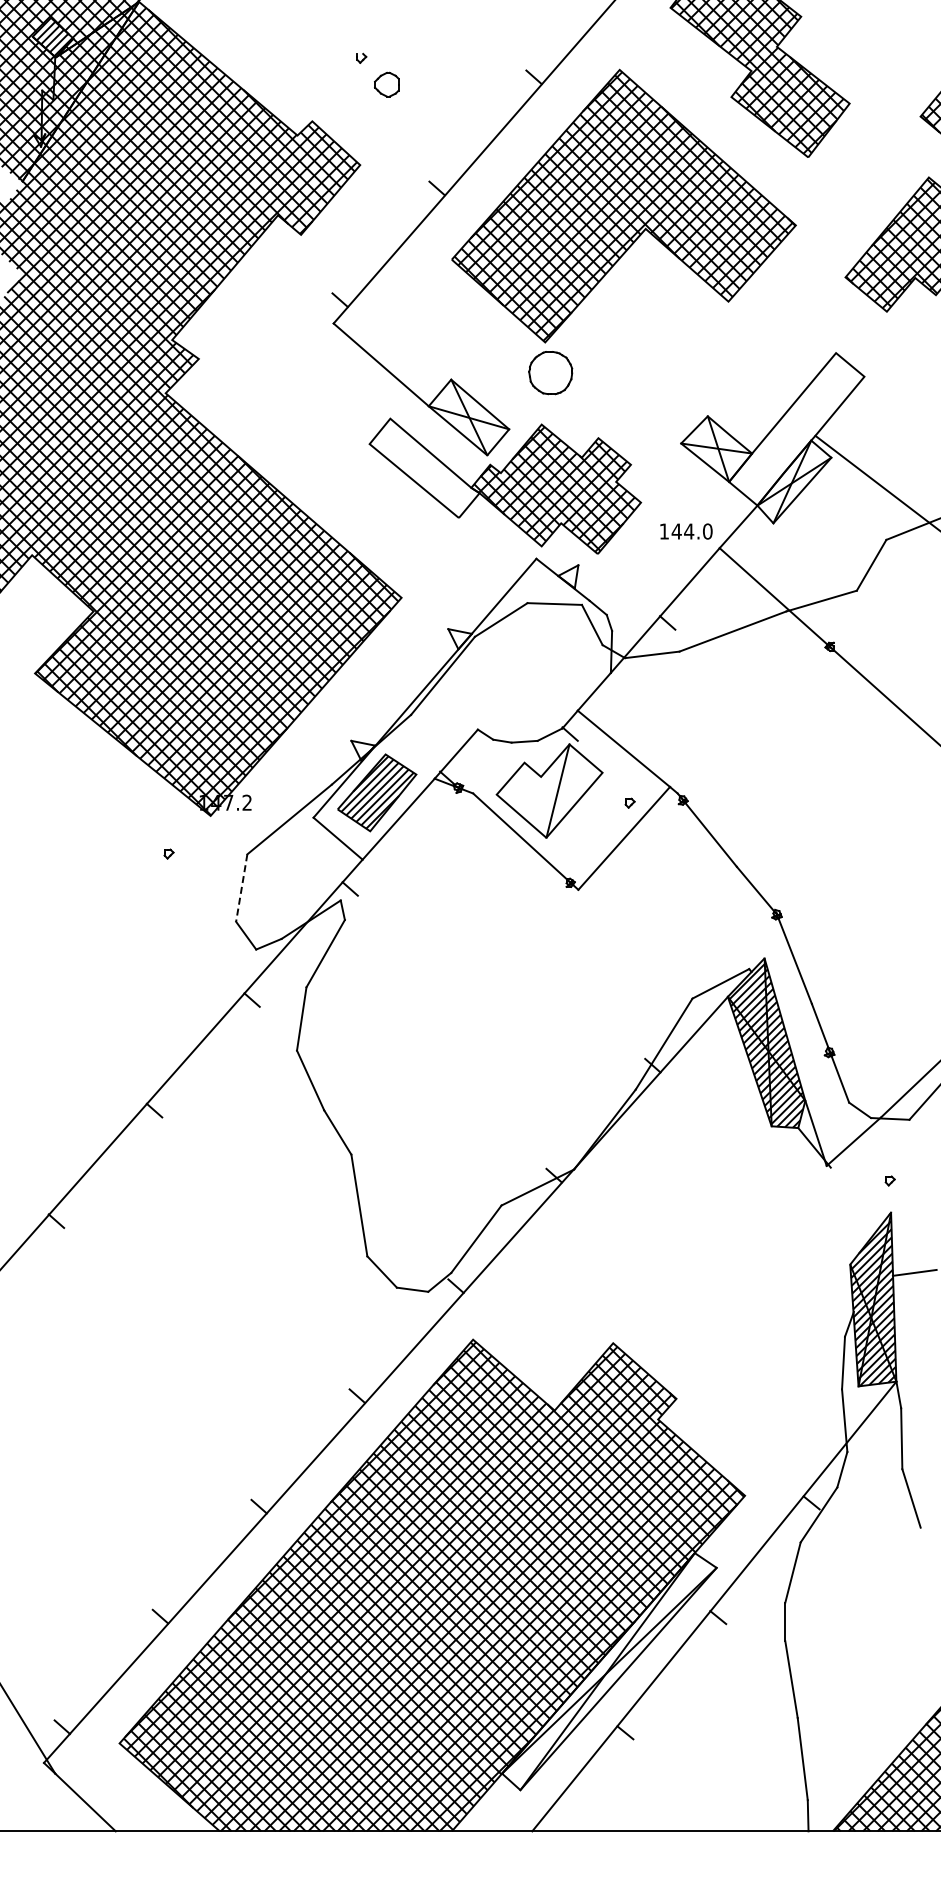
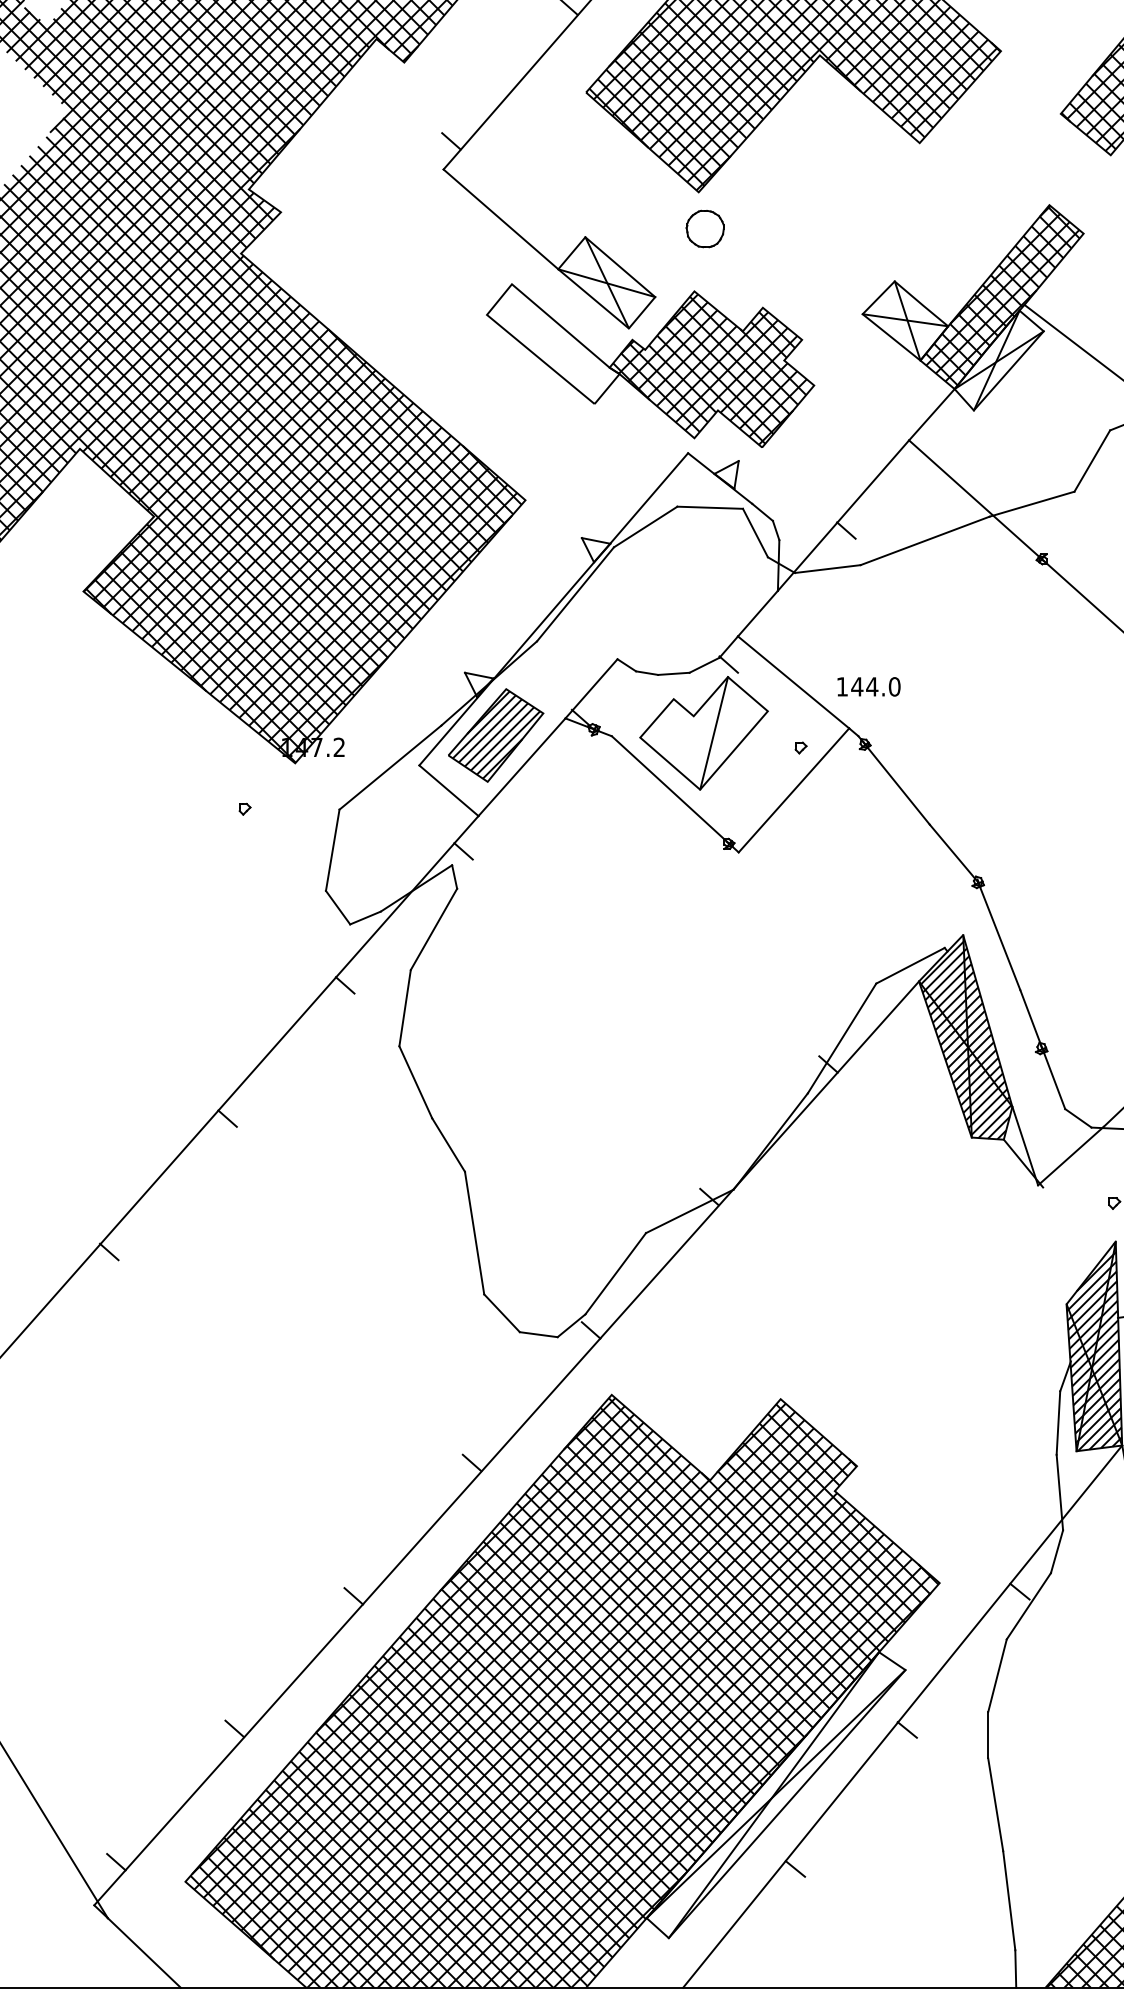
part: (550, 372) -> (705, 228), size x0.71
hatch: (797, 427) -> (1002, 294), added
text: (686, 531) -> (869, 686), moved
line: (241, 888) -> (332, 850), dashed -> solid

